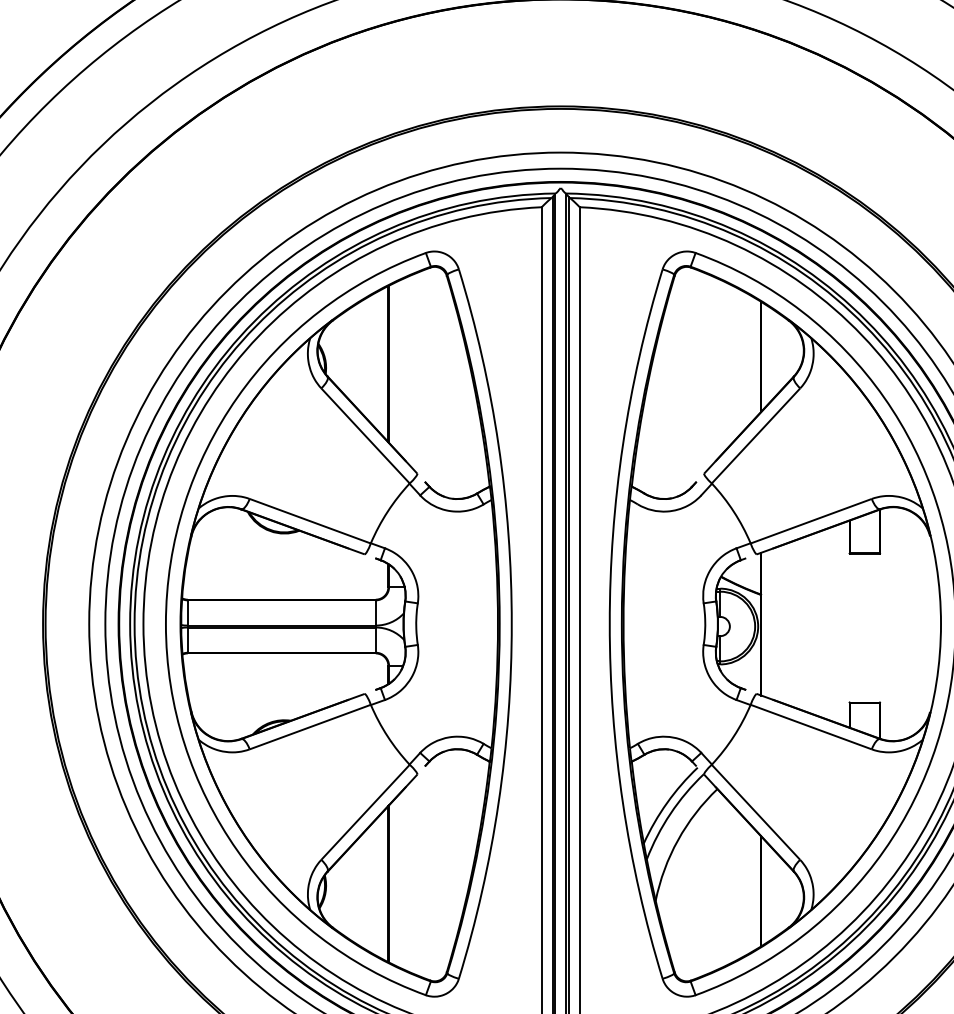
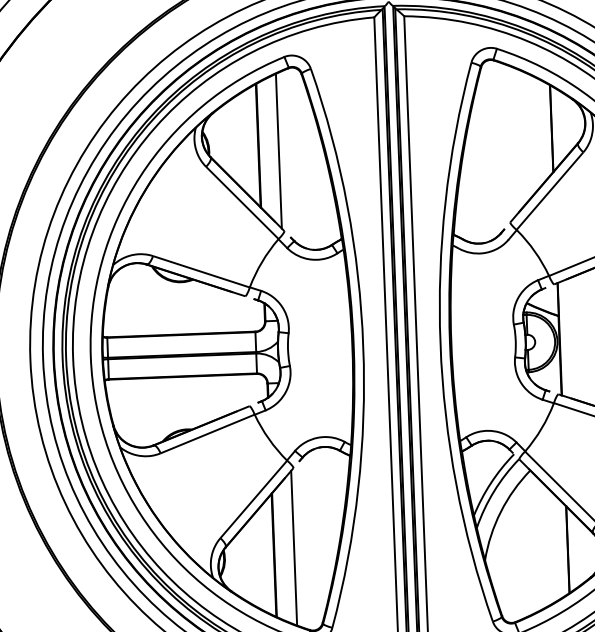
line: (414, 371) -> (279, 150), added
line: (414, 875) -> (294, 547), added

